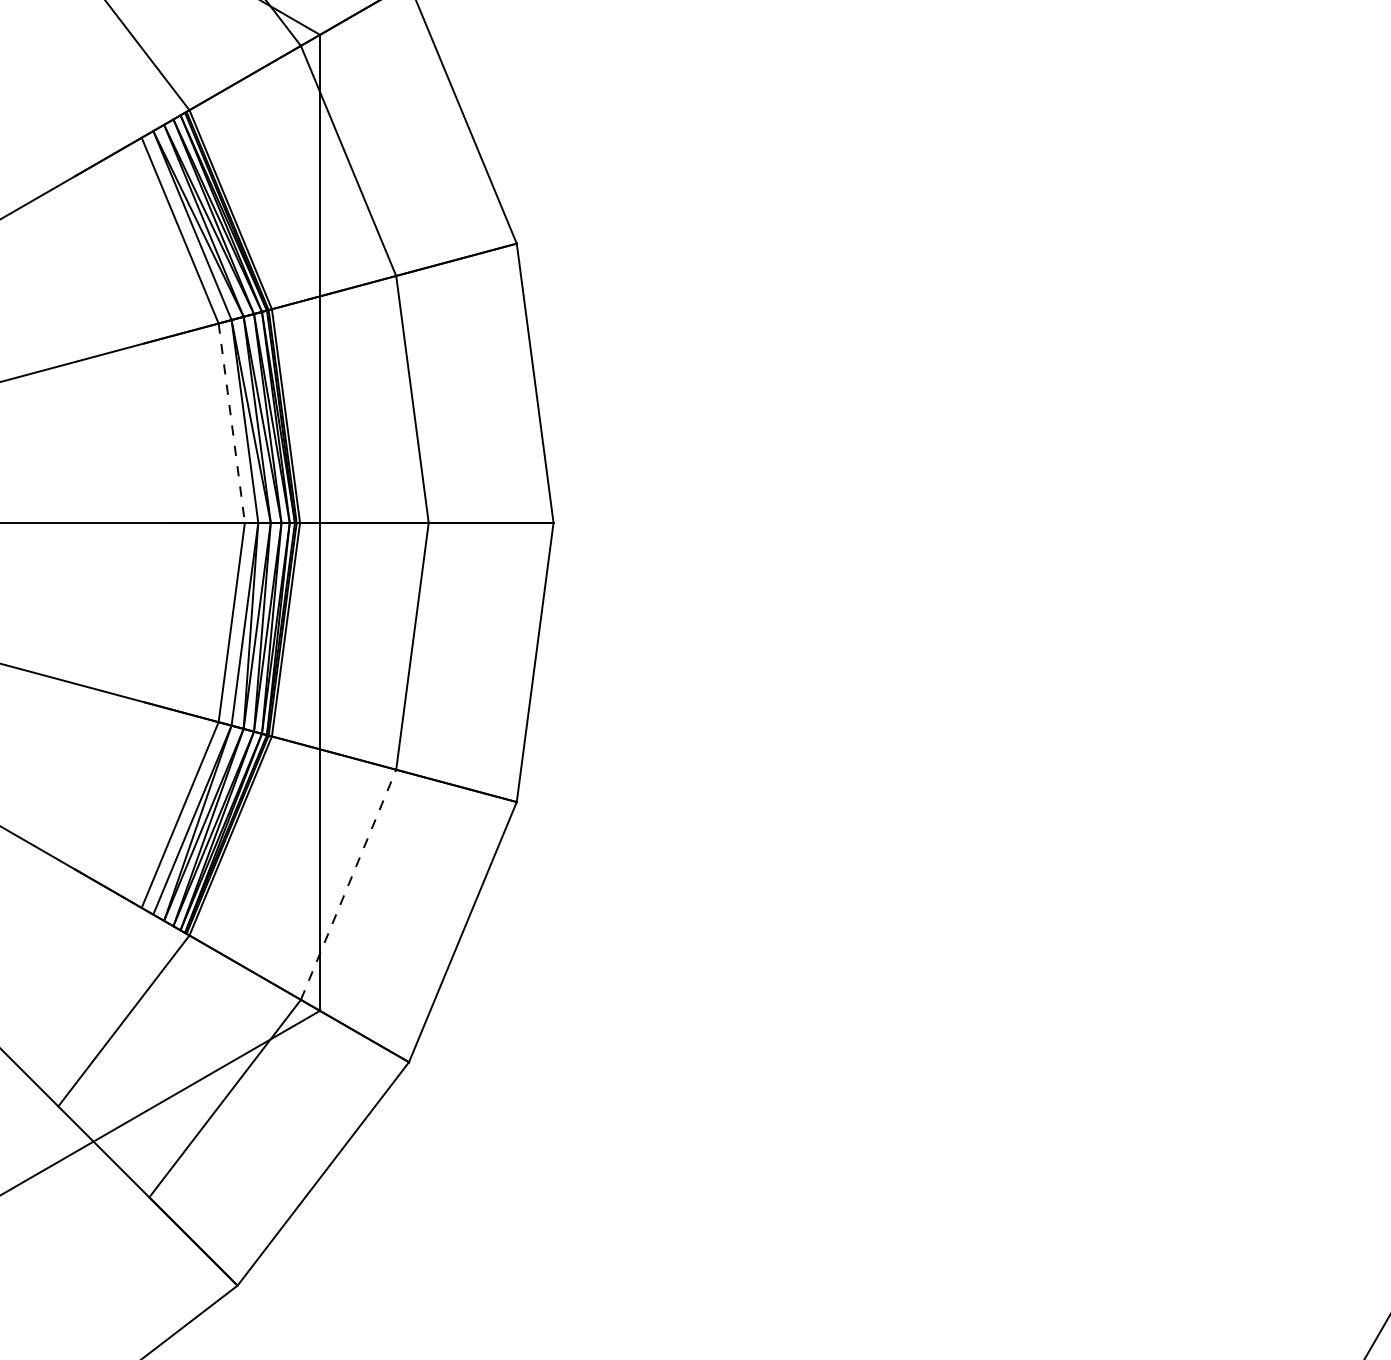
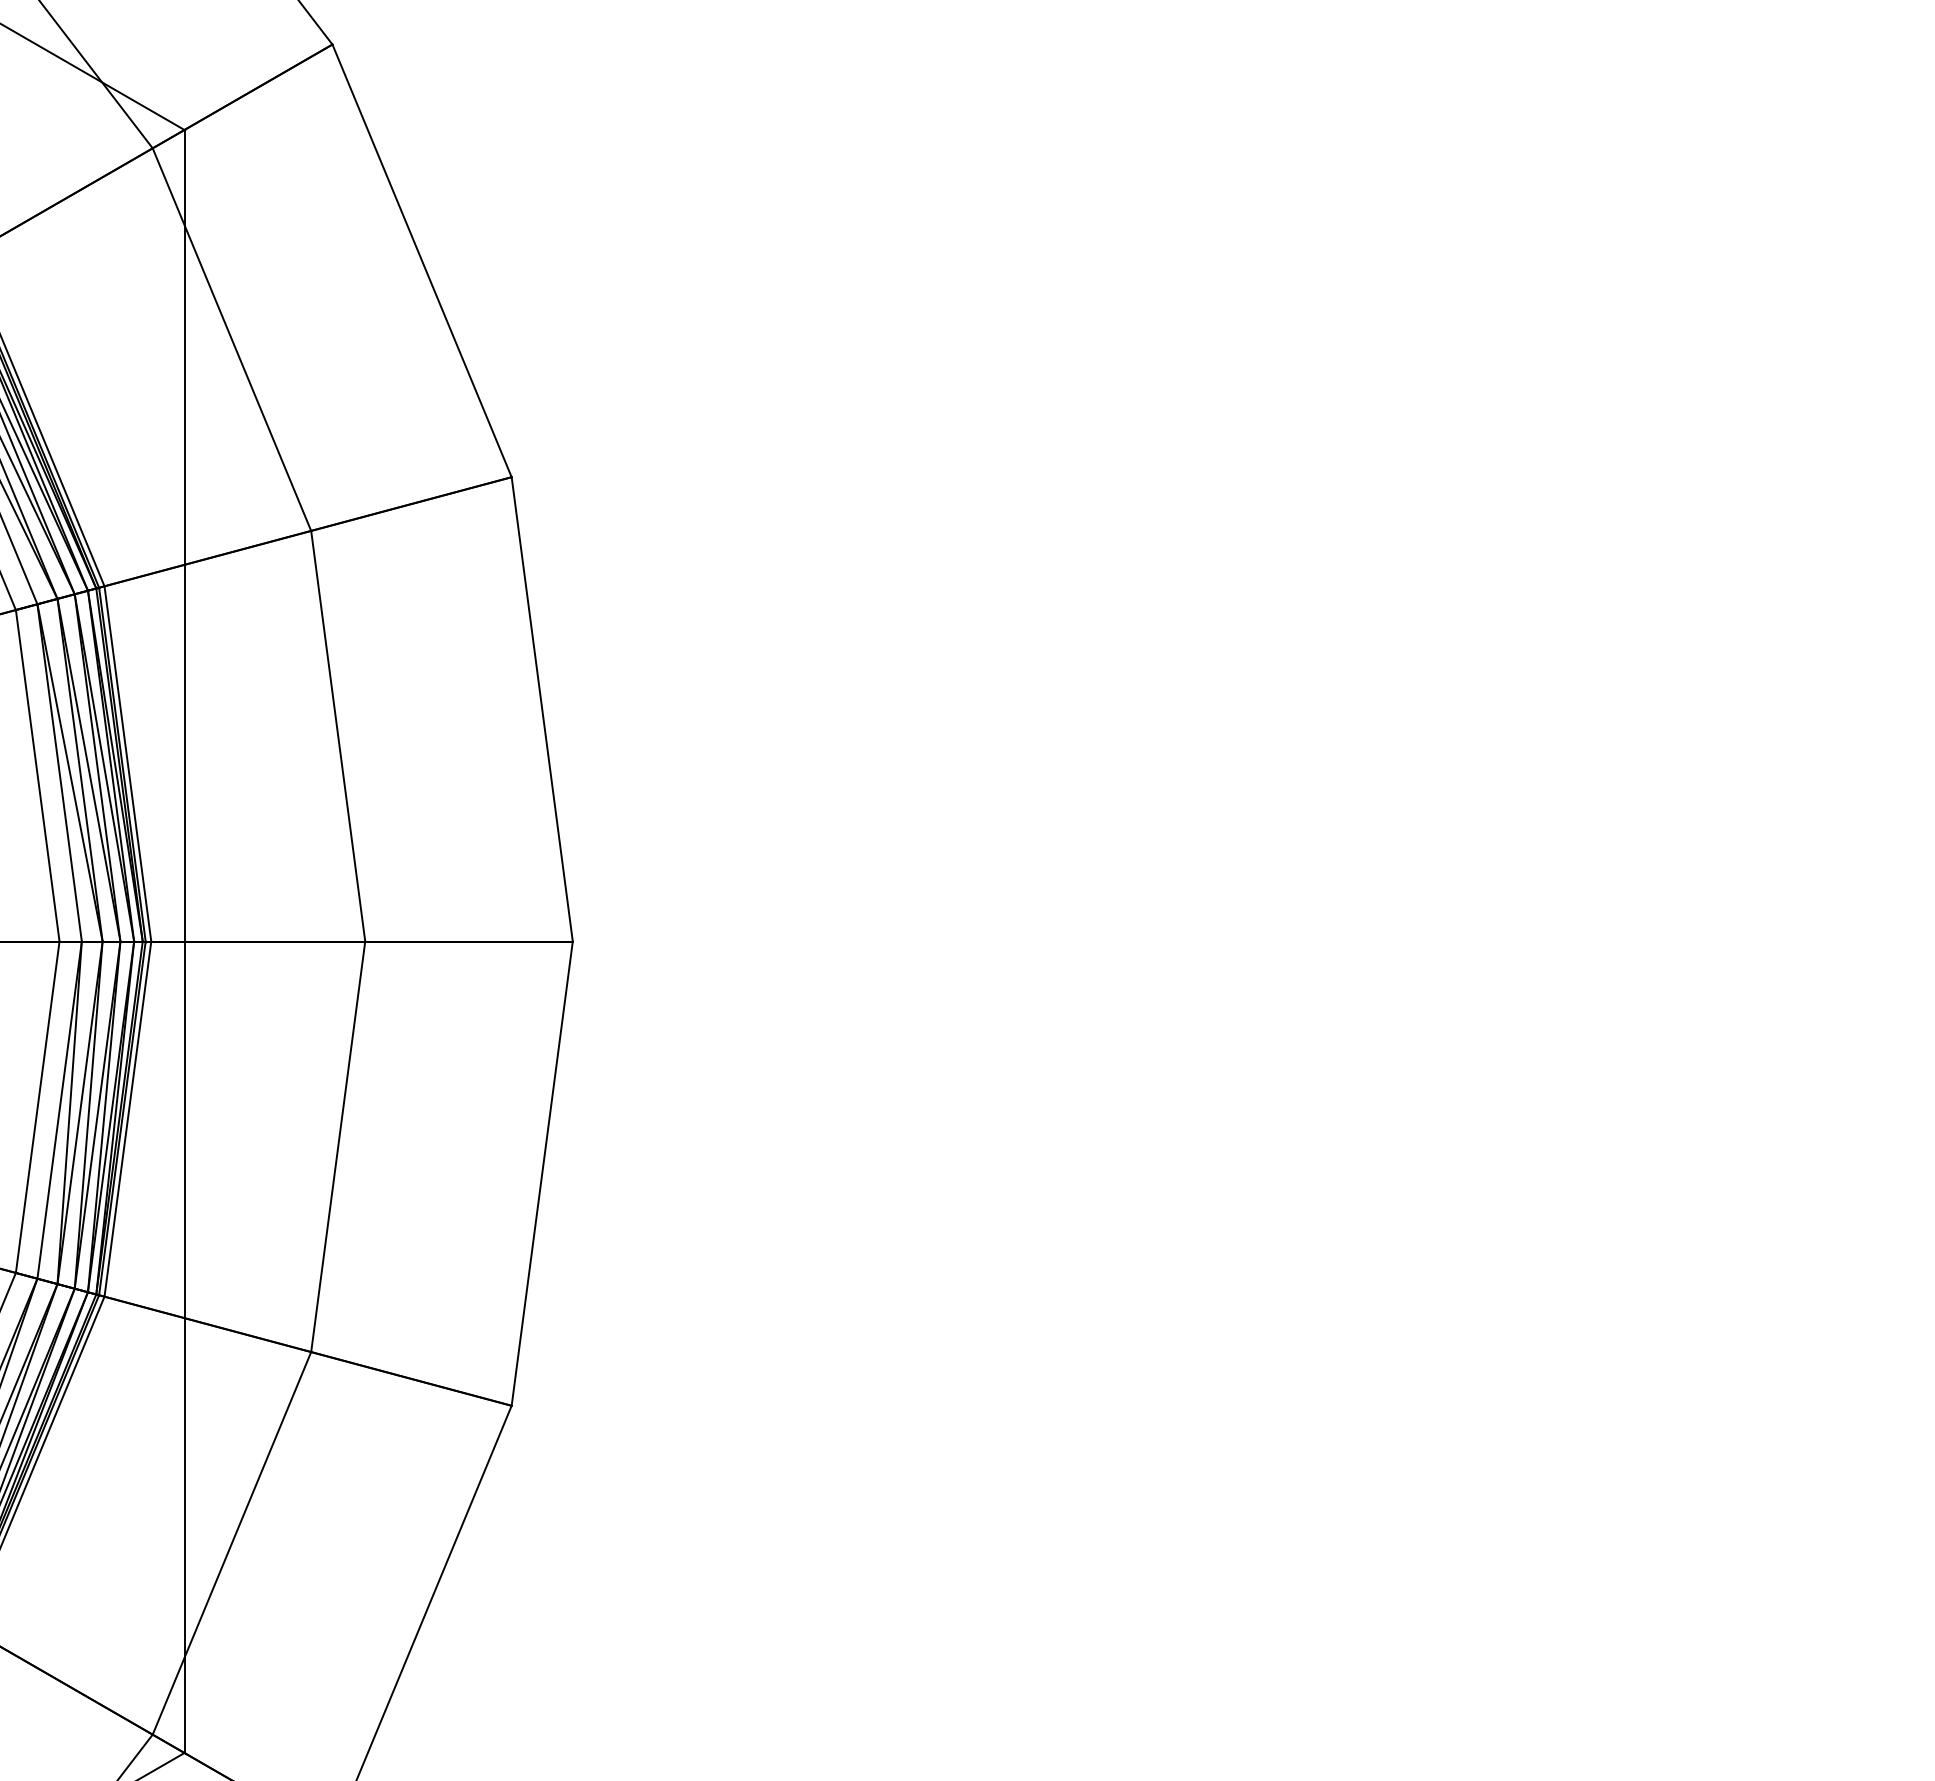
line: (231, 423) -> (37, 776), dashed -> solid
line: (348, 884) -> (231, 1542), dashed -> solid

